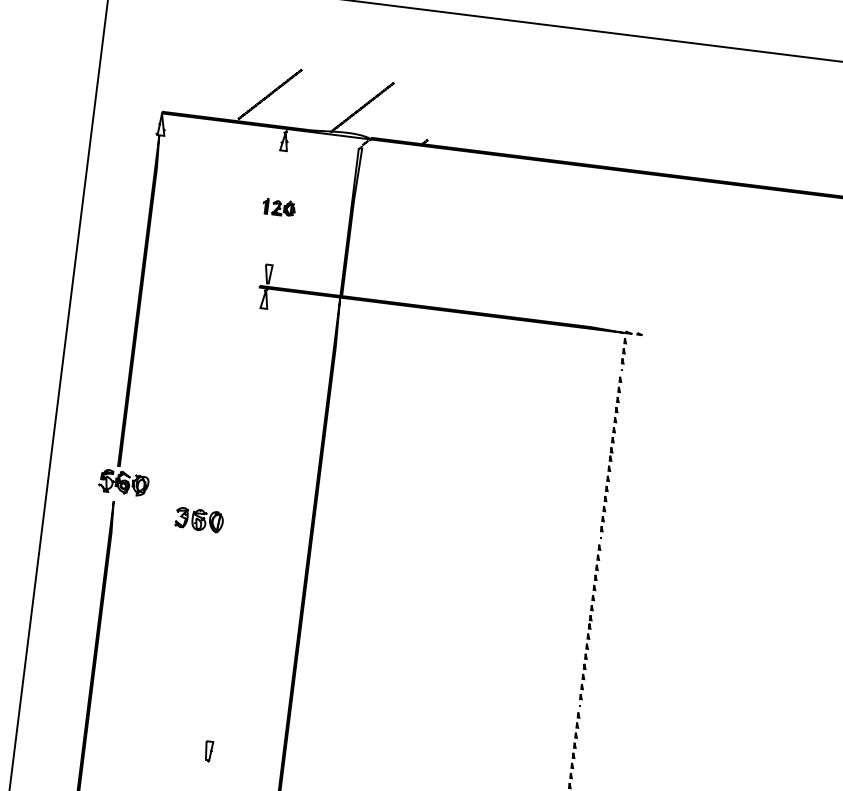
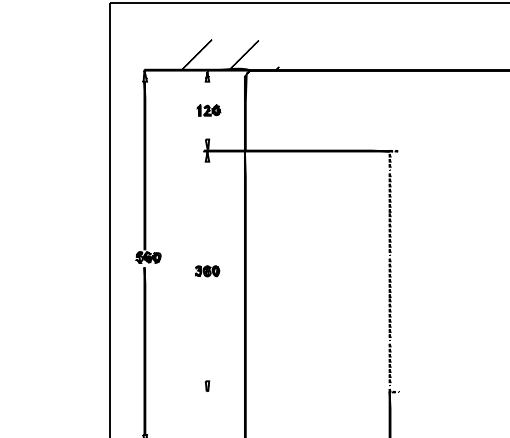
part: (278, 207) -> (208, 110), size x1.43
part: (199, 520) -> (207, 271), moved

